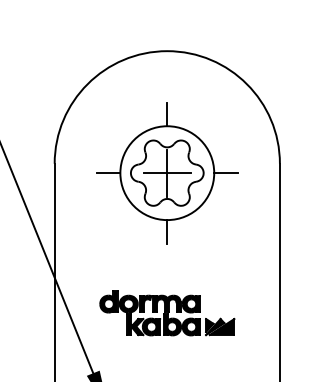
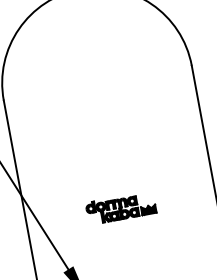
part: (167, 173) -> (99, 91), removed
part: (167, 313) -> (121, 208), size x0.6

